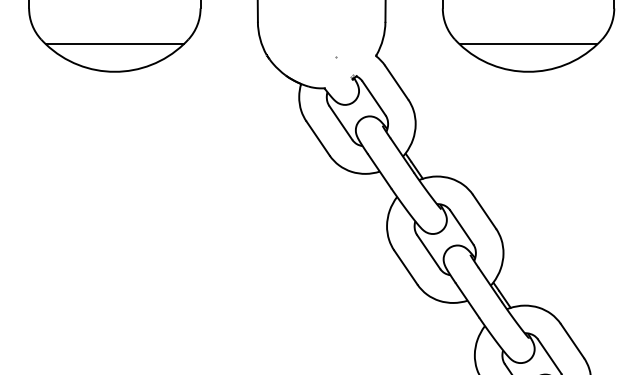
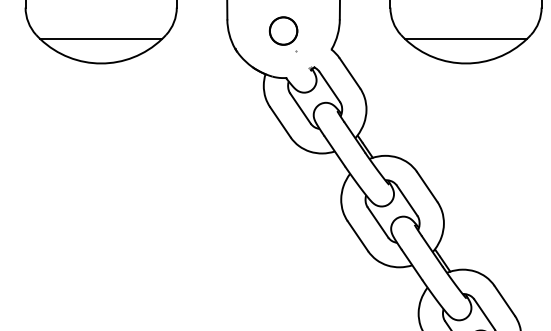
part: (321, 34) -> (283, 30), added

